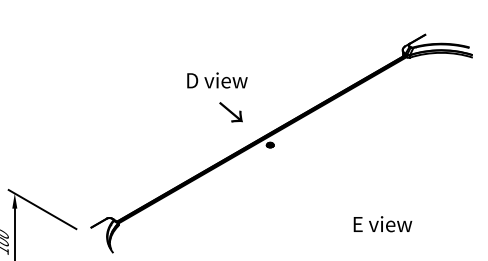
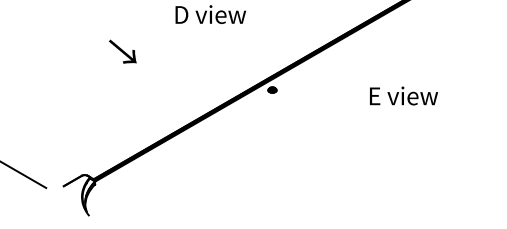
text: (230, 112) -> (122, 51), moved
text: (382, 224) -> (403, 96), moved

